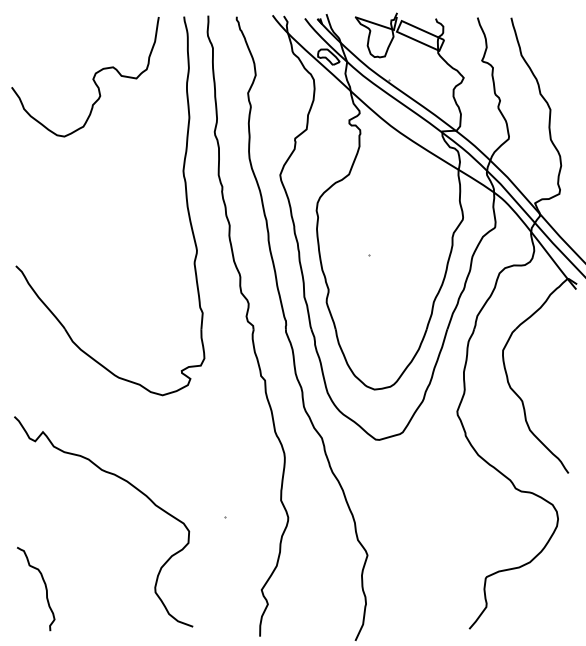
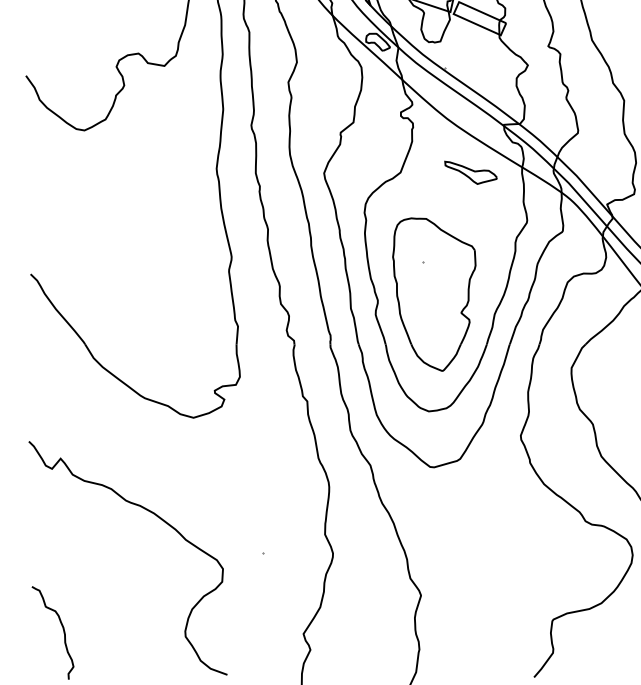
part: (412, 174) -> (471, 172), added
part: (379, 283) -> (434, 293), added

